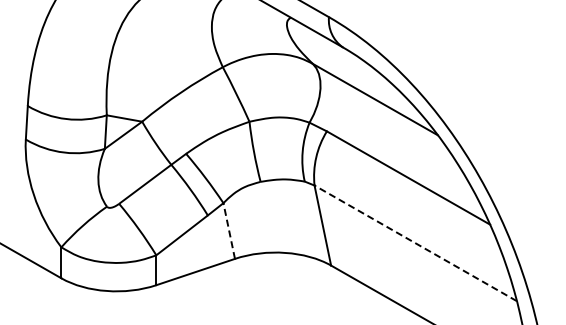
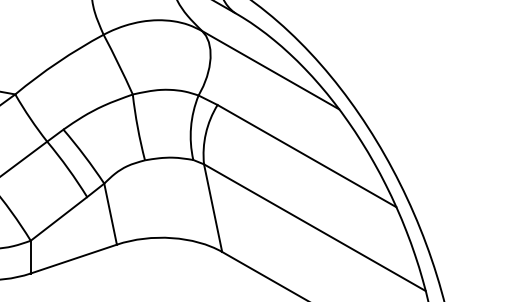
line: (229, 230) -> (110, 213), dashed -> solid
line: (415, 243) -> (314, 227), dashed -> solid

